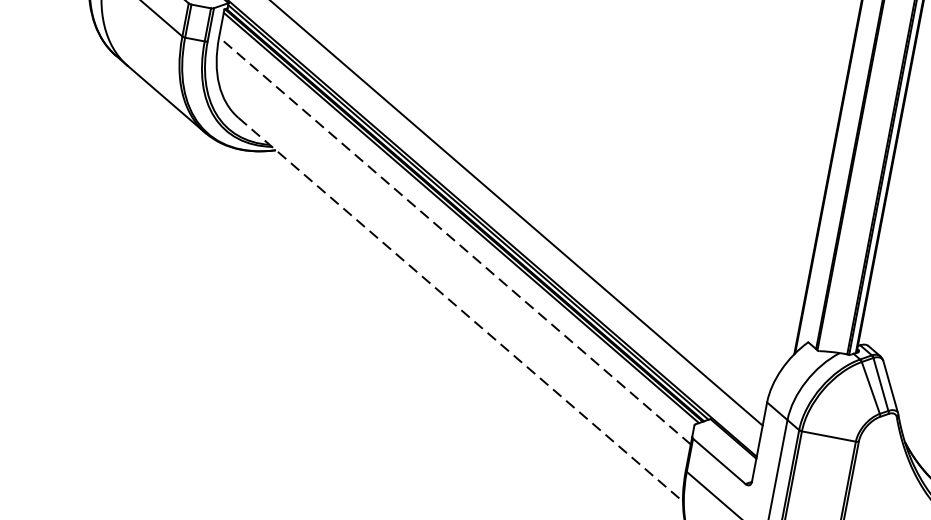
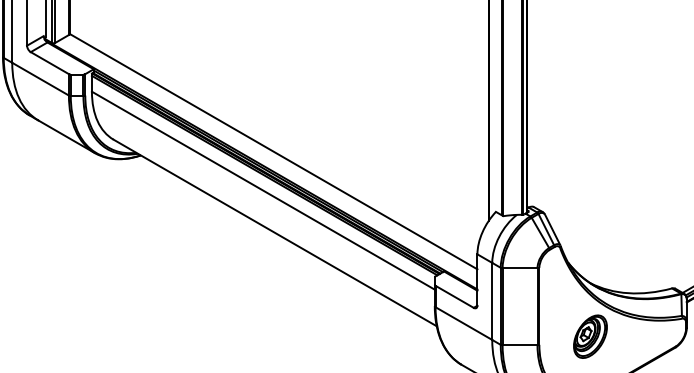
line: (455, 240) -> (263, 190), dashed -> solid
line: (461, 309) -> (275, 232), dashed -> solid

